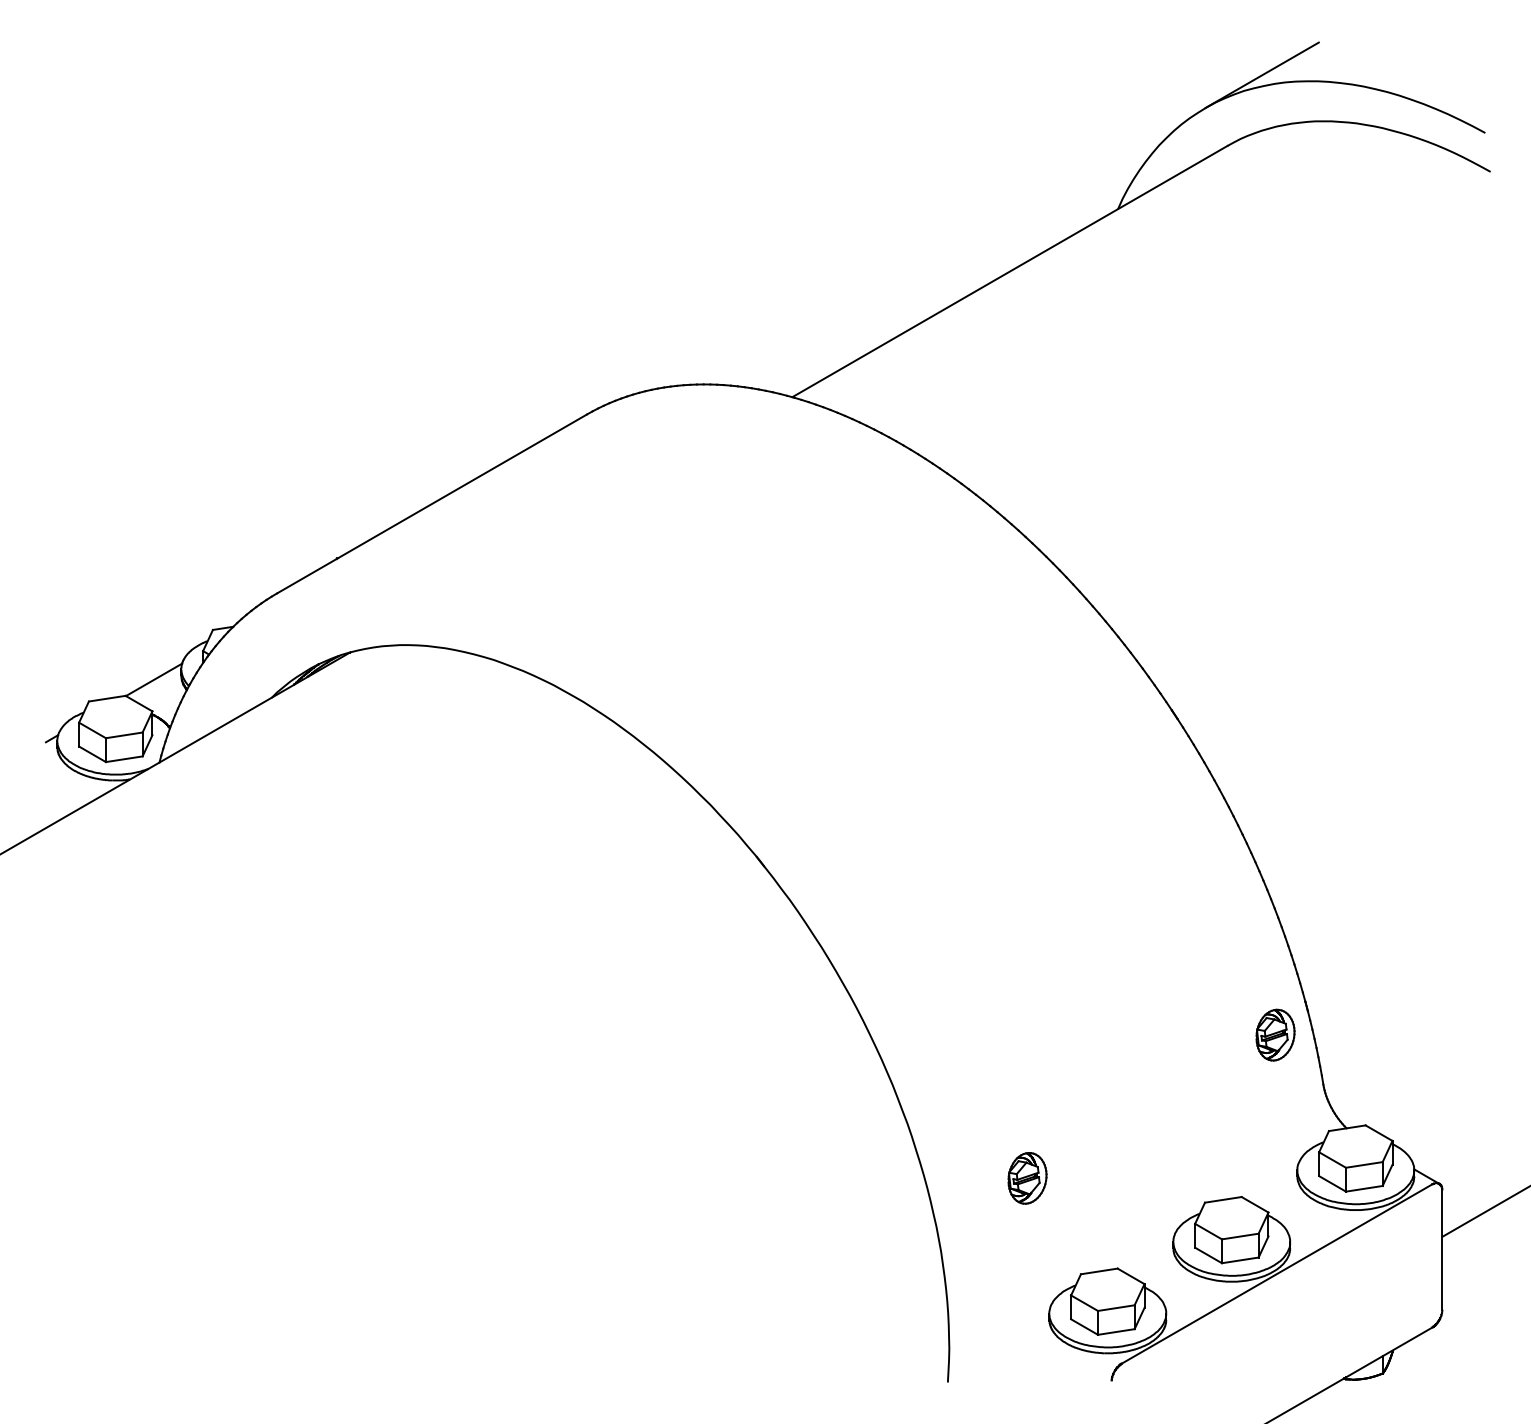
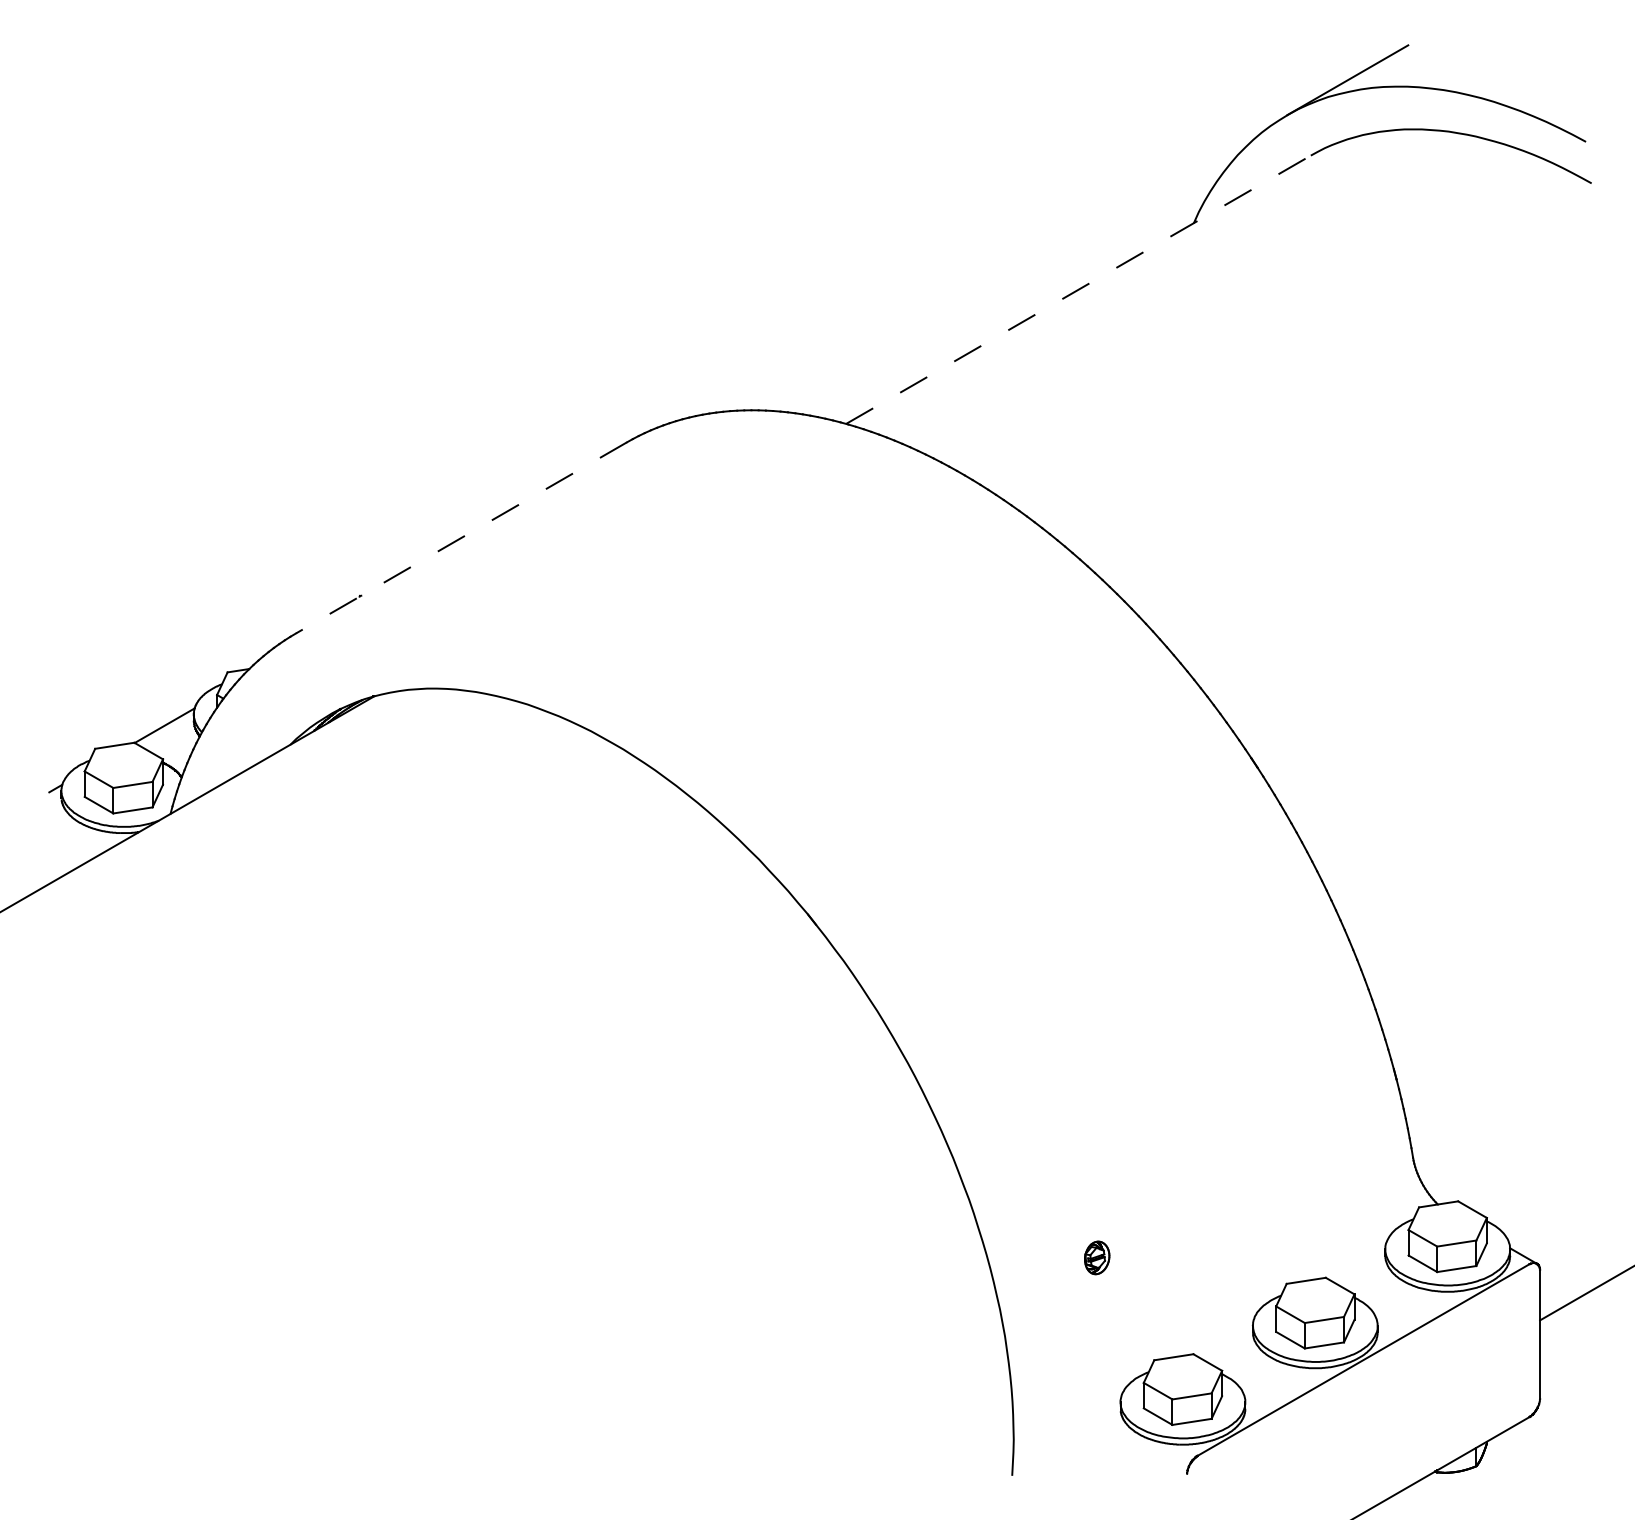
line: (1010, 271) -> (1079, 289), solid -> dashed
line: (432, 503) -> (461, 537), solid -> dashed
part: (1275, 1034) -> (1361, 1104), removed
part: (1027, 1178) -> (1097, 1258), size x0.6

